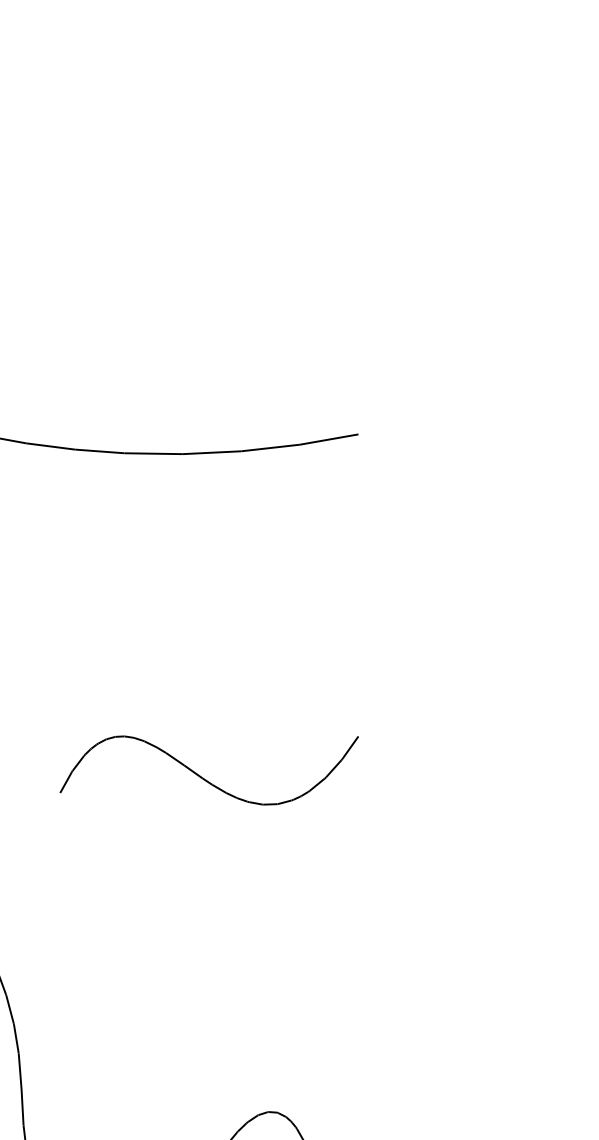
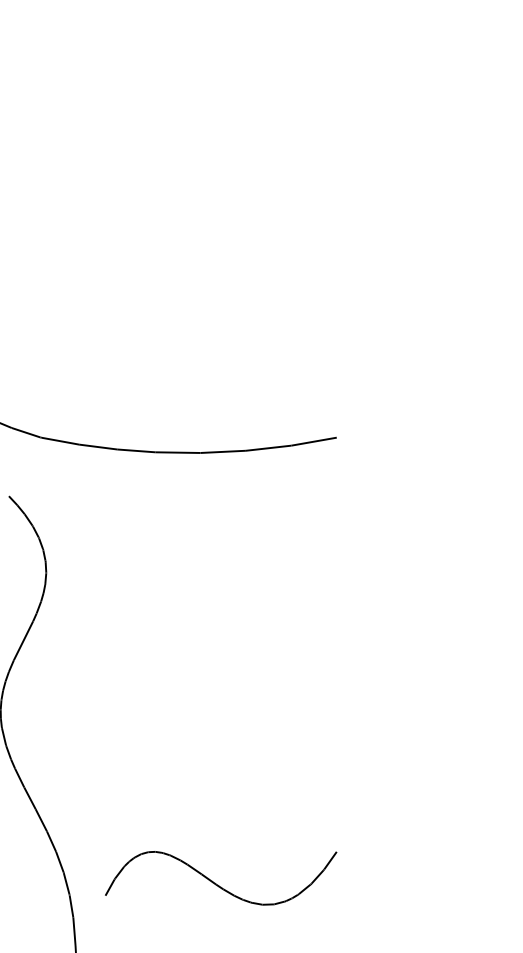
part: (203, 777) -> (216, 883), moved

